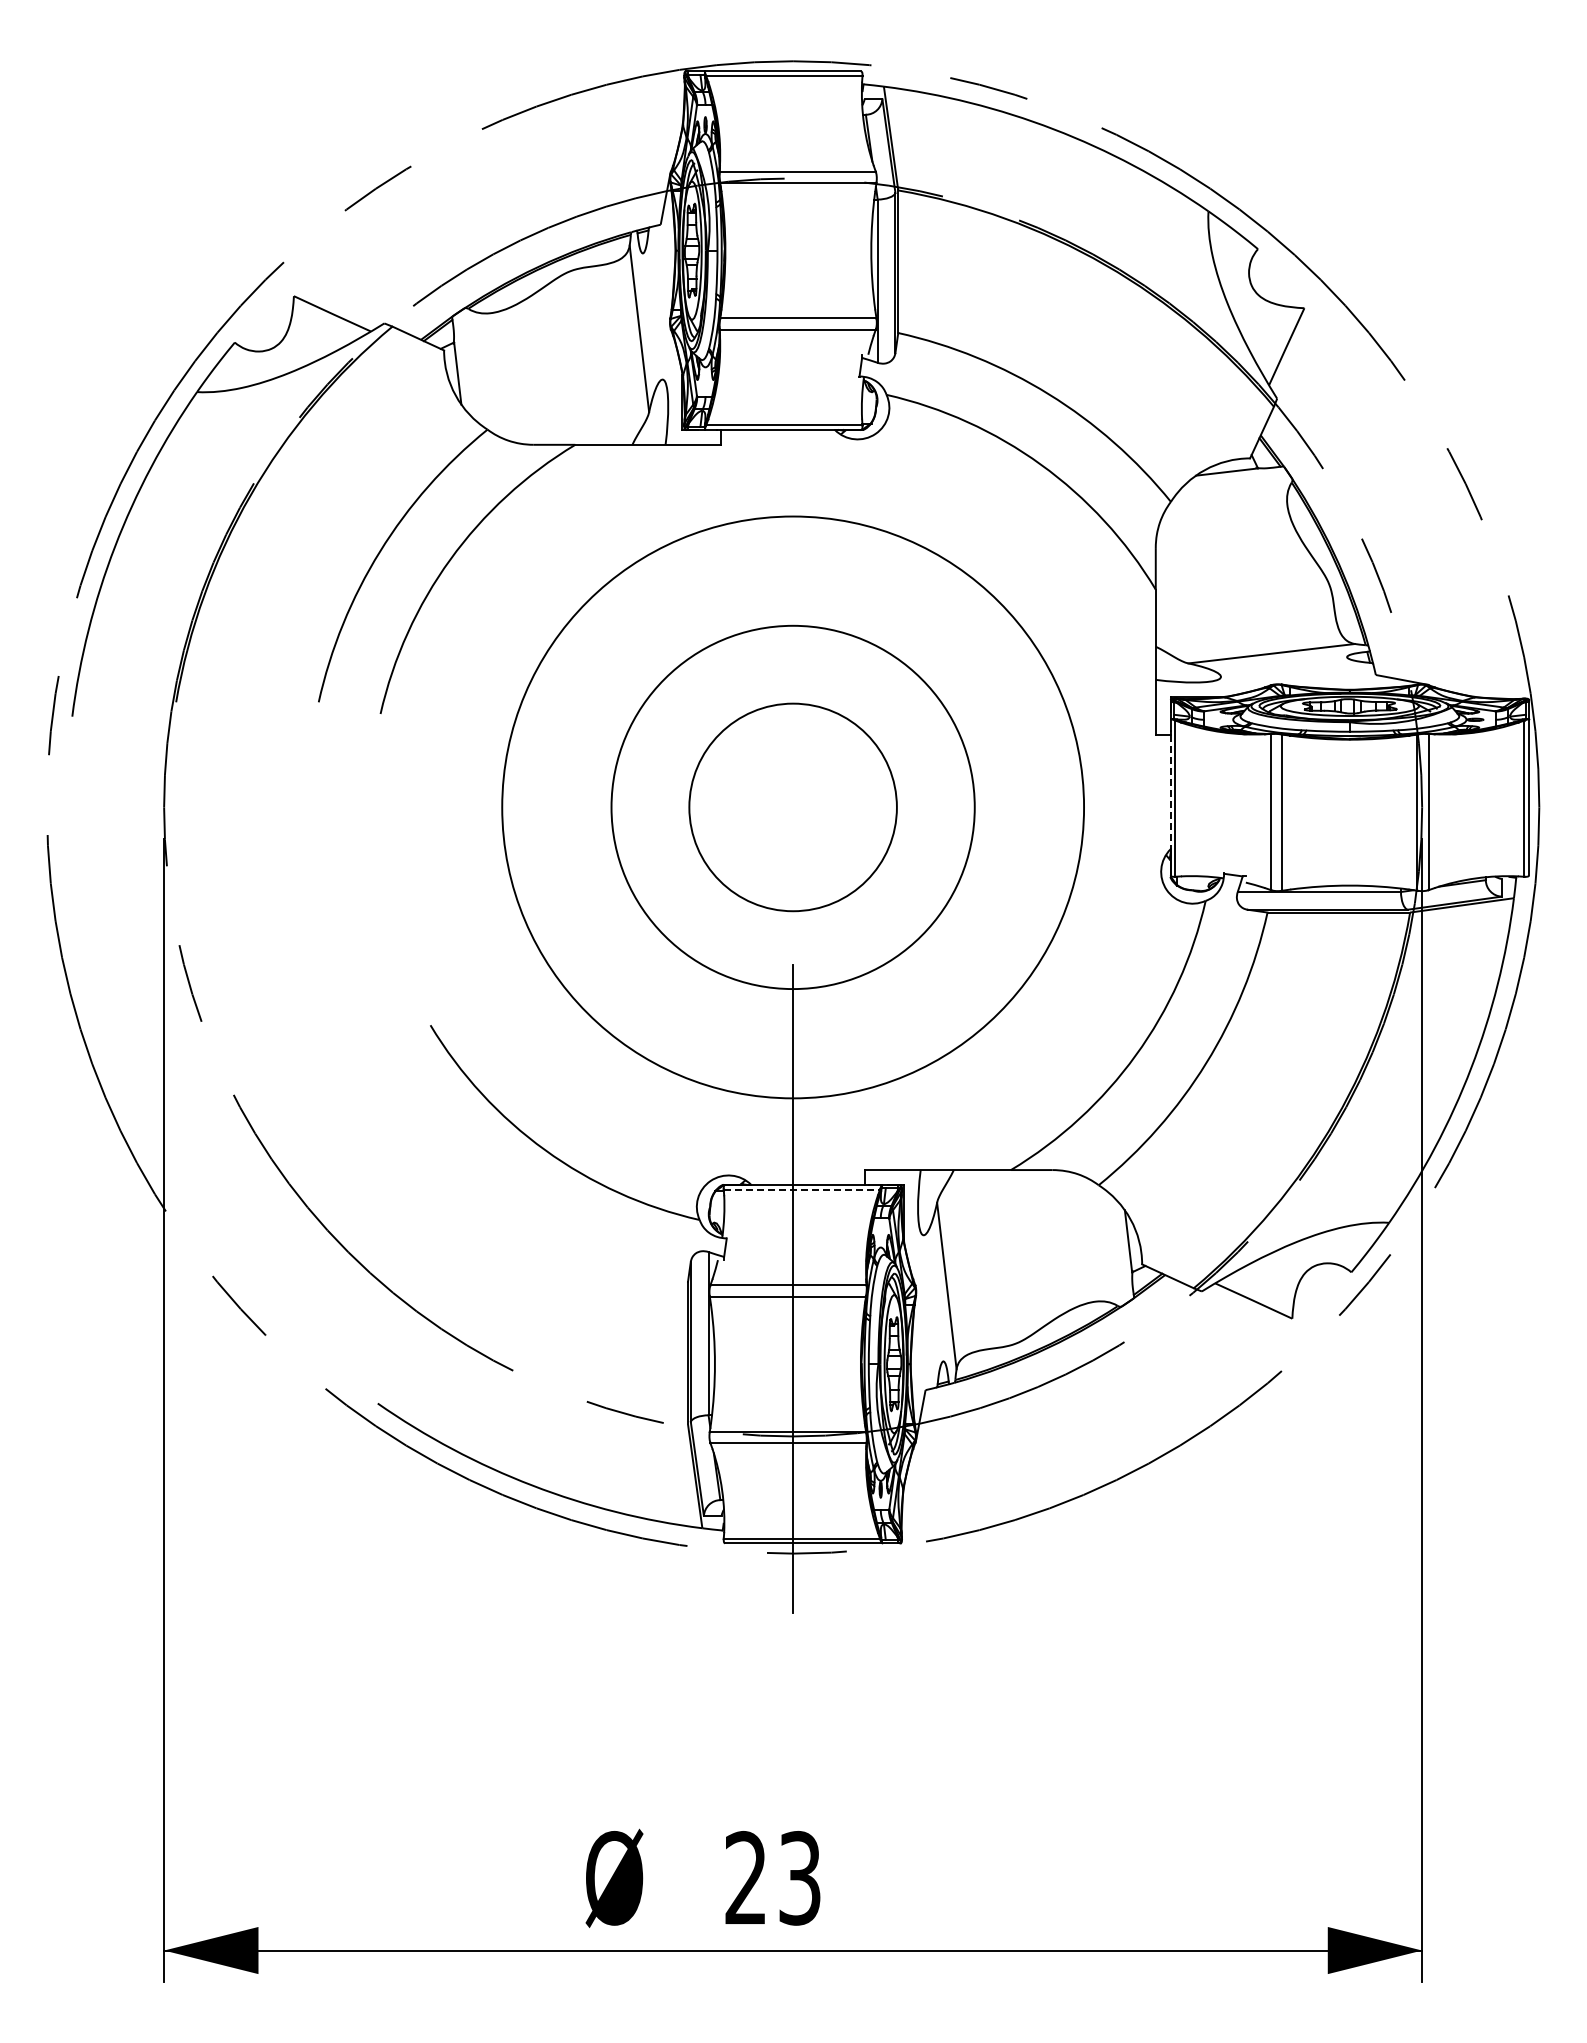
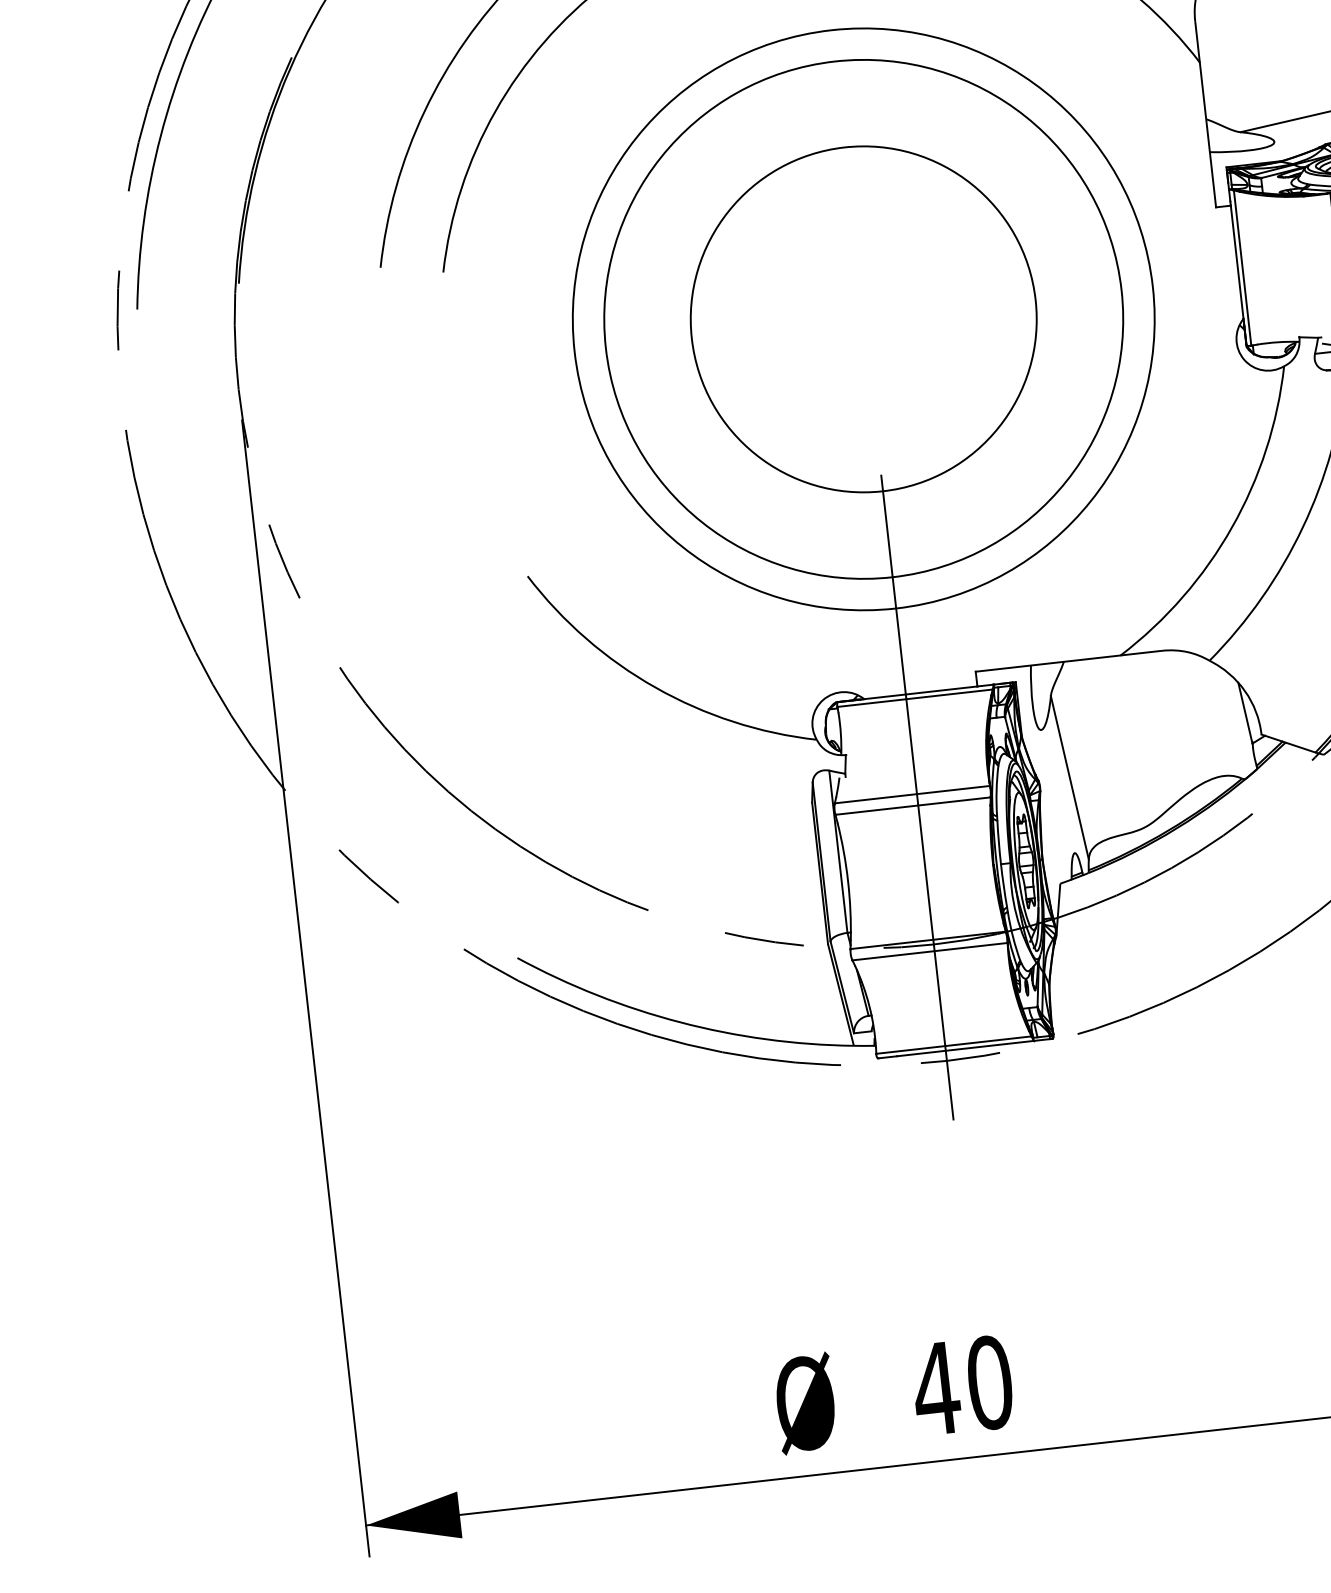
line: (1170, 792) -> (1237, 262), dashed -> solid
circle: (792, 806) -> (863, 318), size x1.43
circle: (793, 807) -> (864, 319), size x1.67
line: (802, 1189) -> (915, 698), dashed -> solid
text: (772, 1878) -> (962, 1386), 23 -> 40

